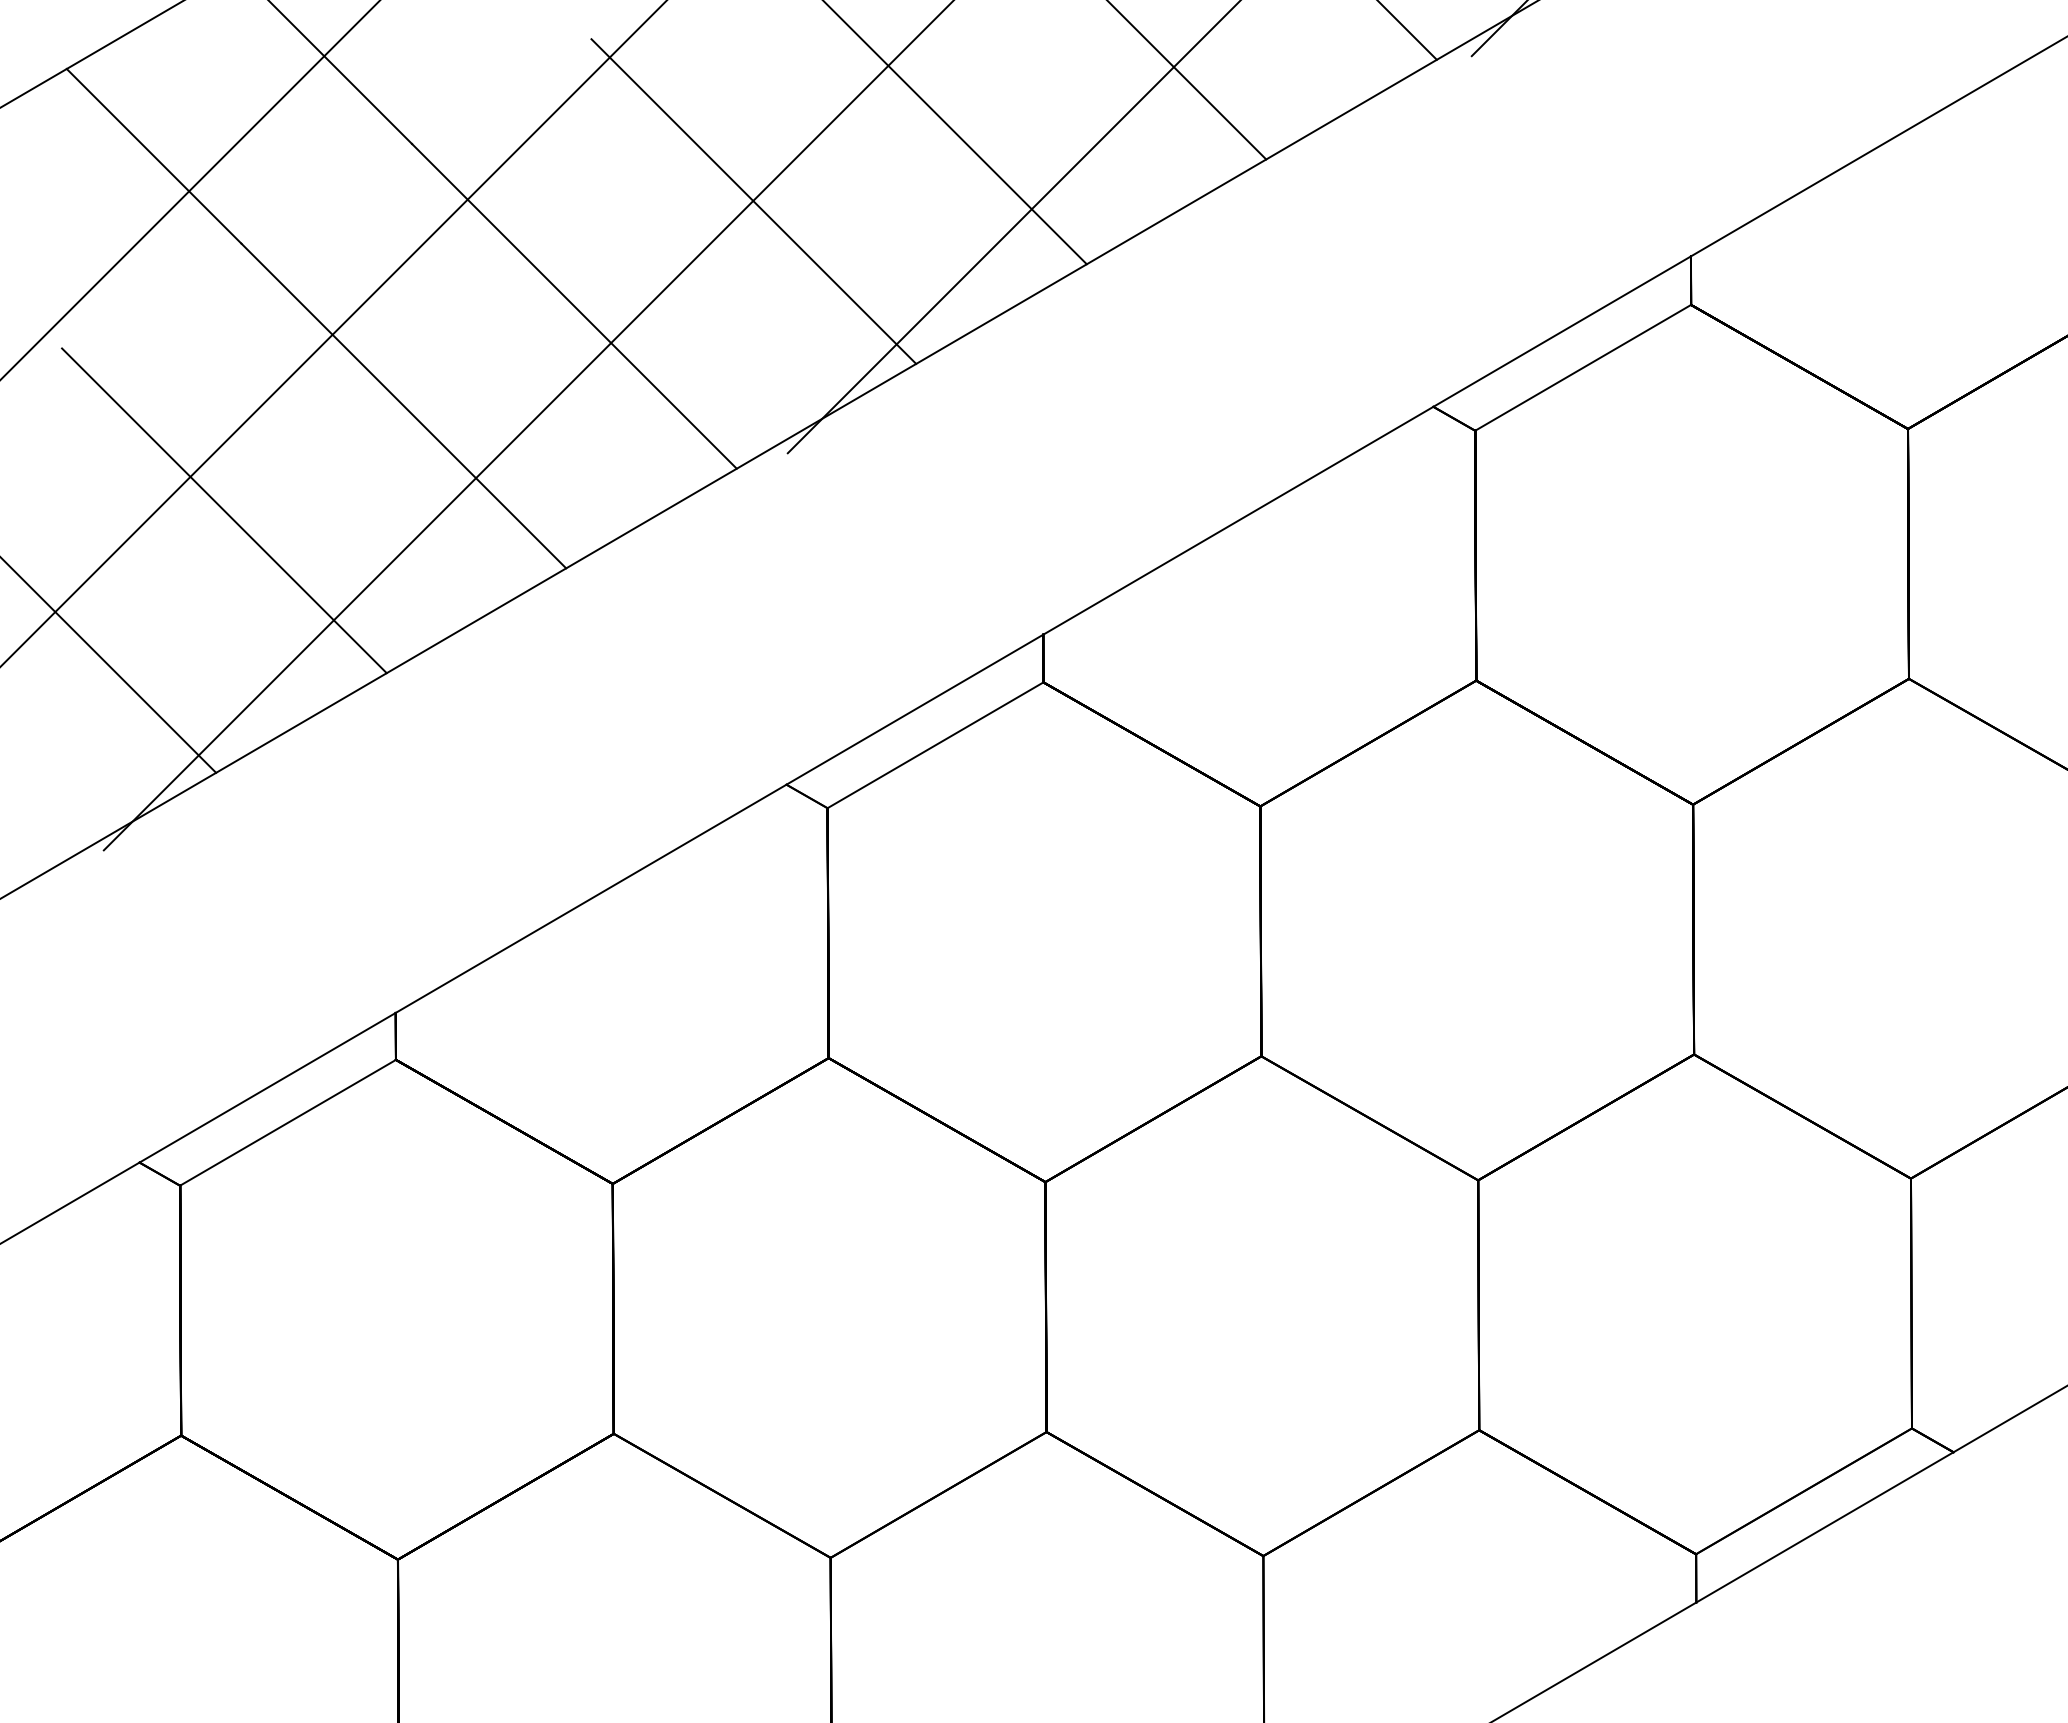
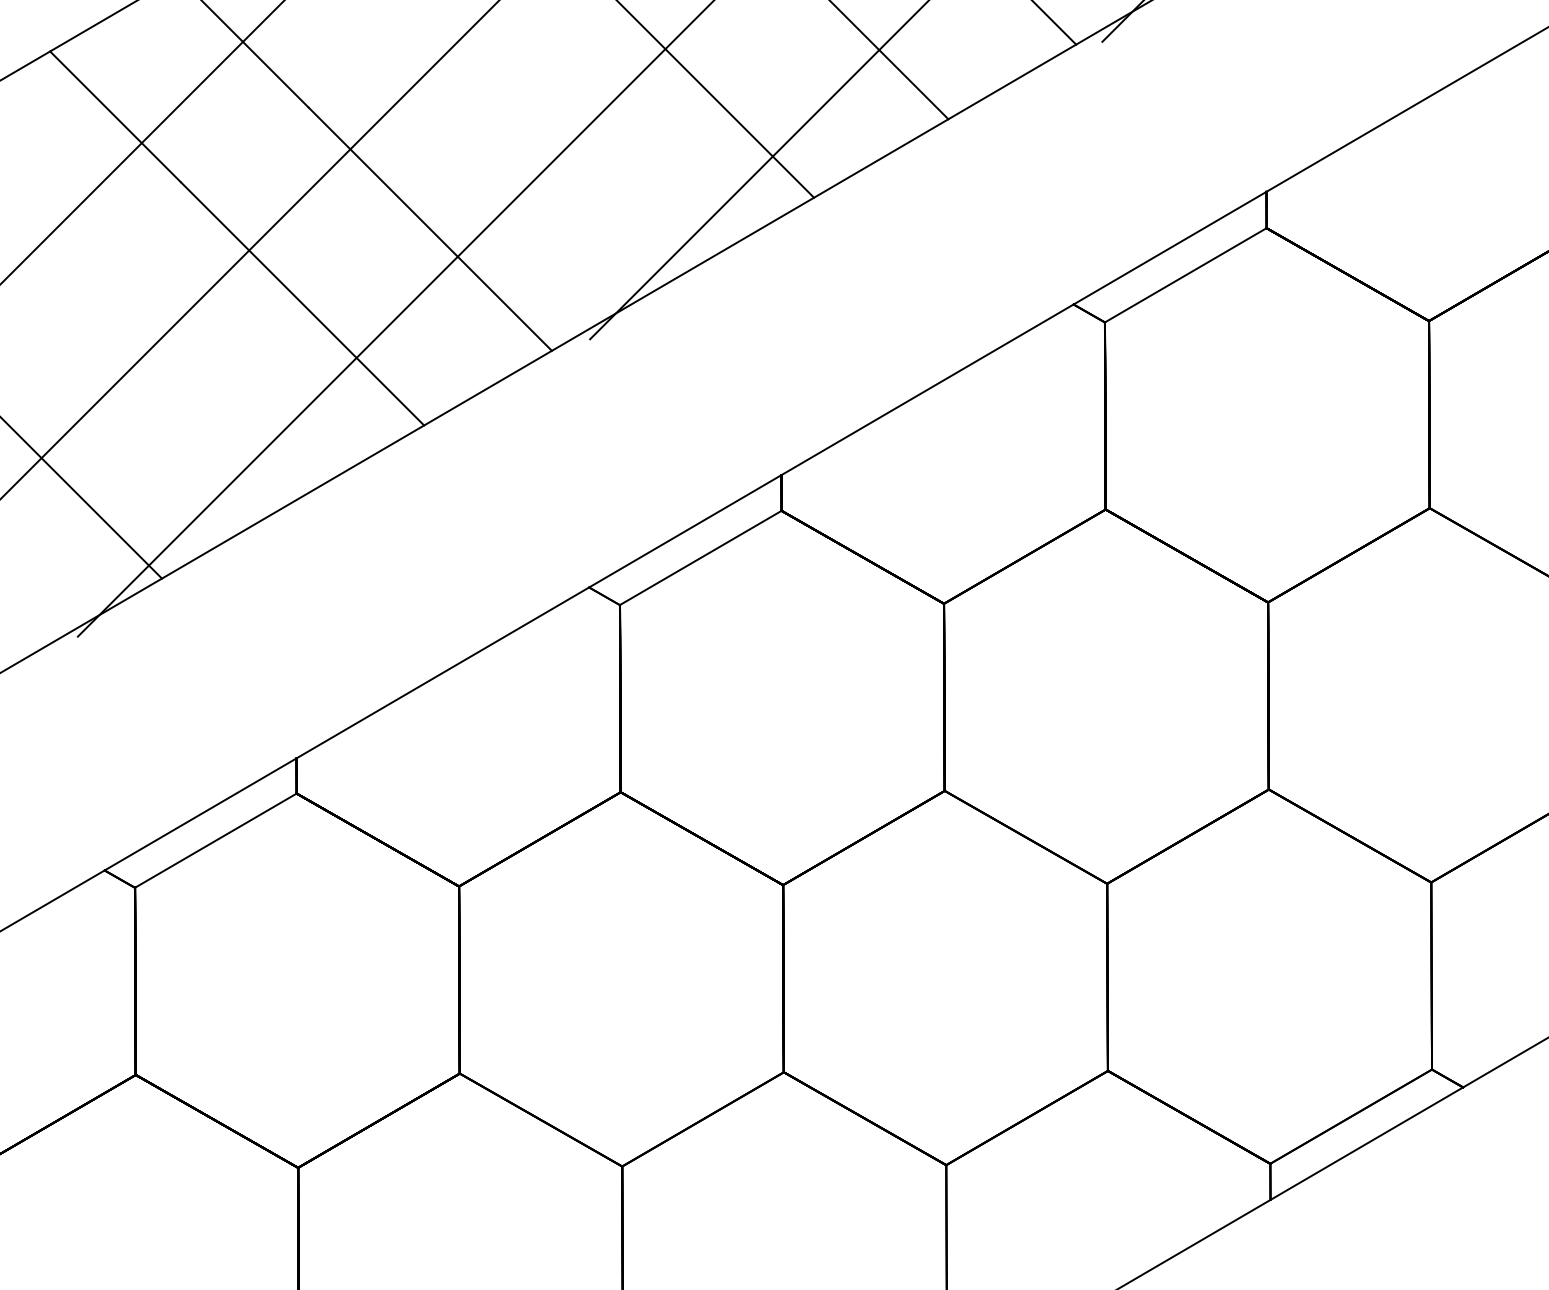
line: (753, 201) -> (564, 150), removed
line: (224, 510) -> (168, 382), removed

